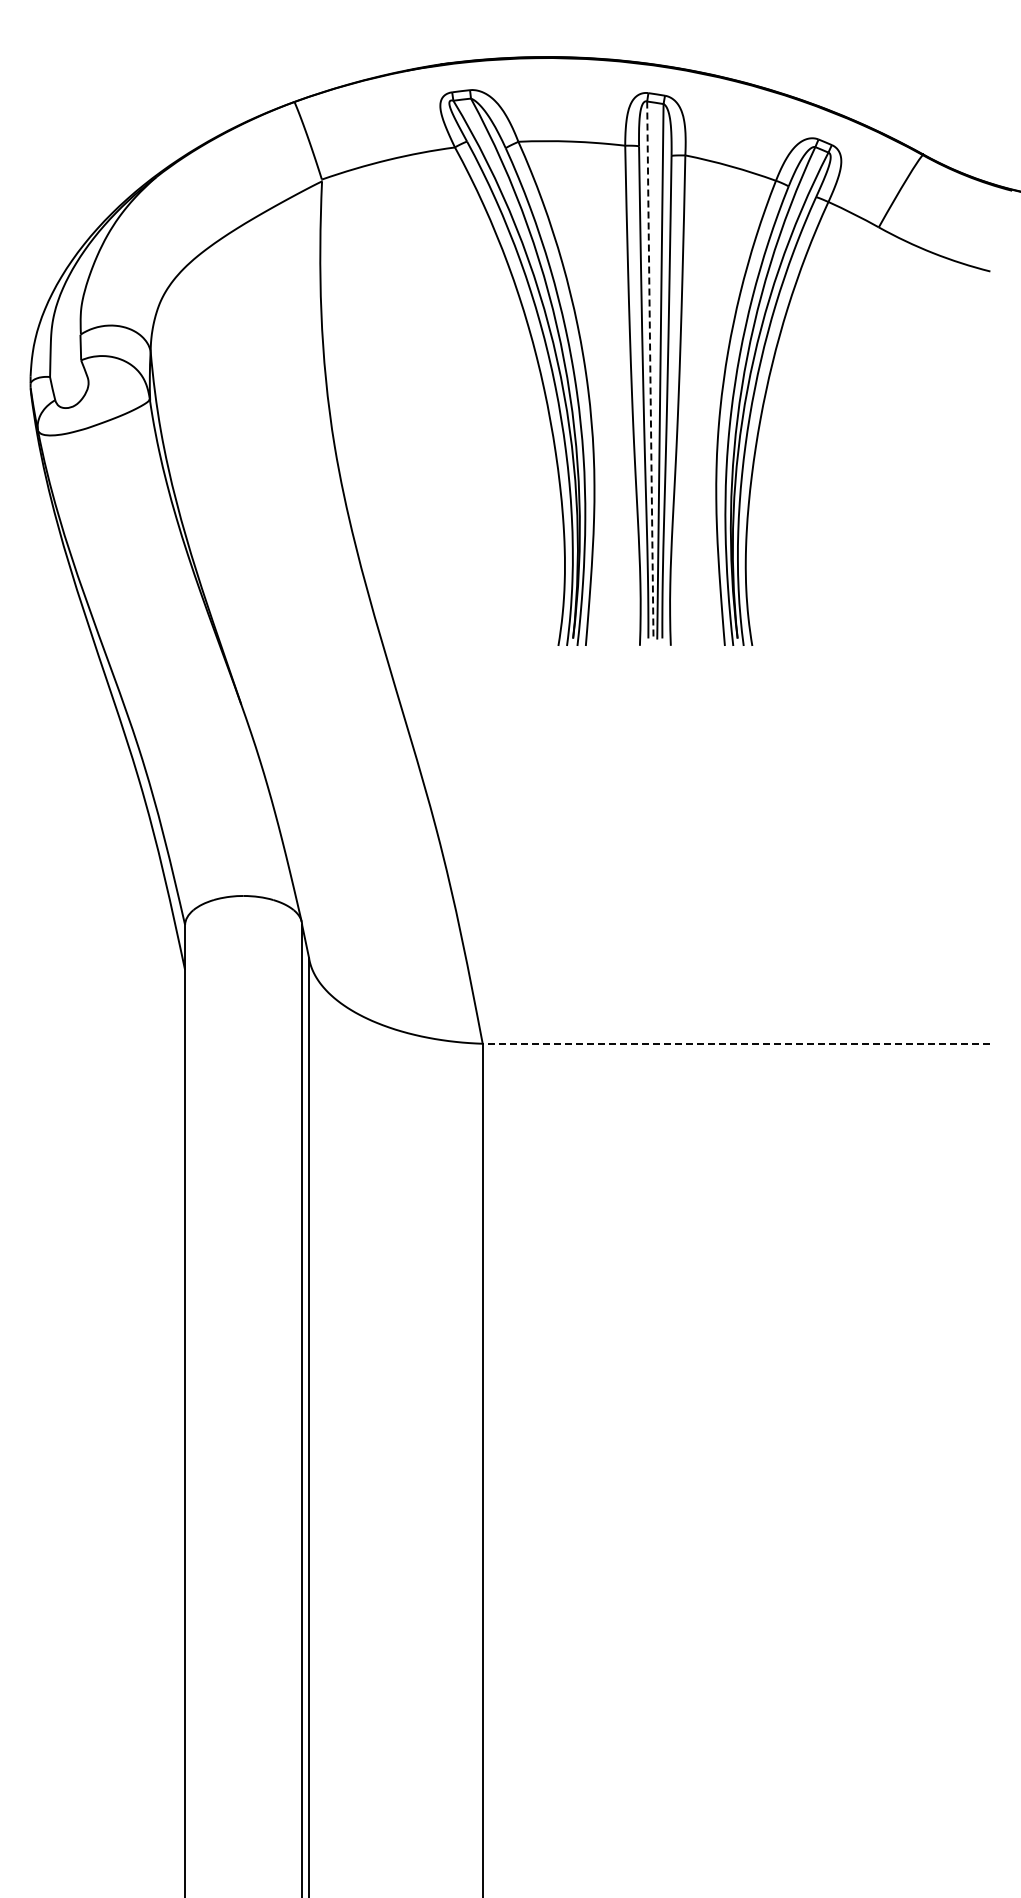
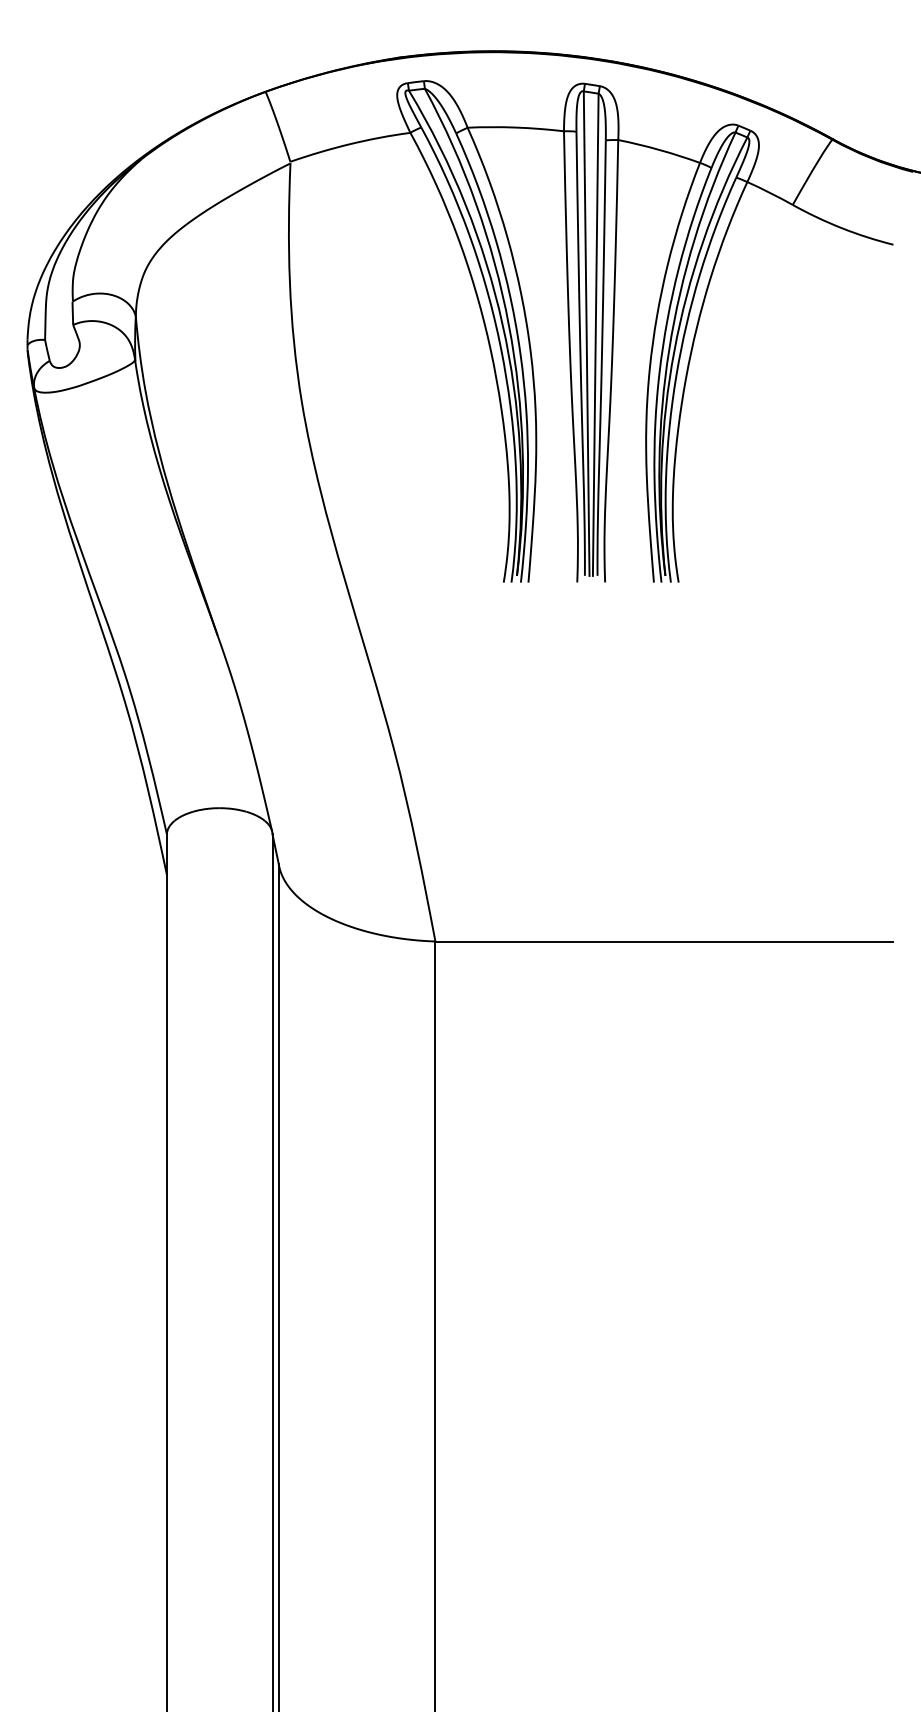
line: (650, 370) -> (586, 334), dashed -> solid
line: (736, 1043) -> (664, 941), dashed -> solid

